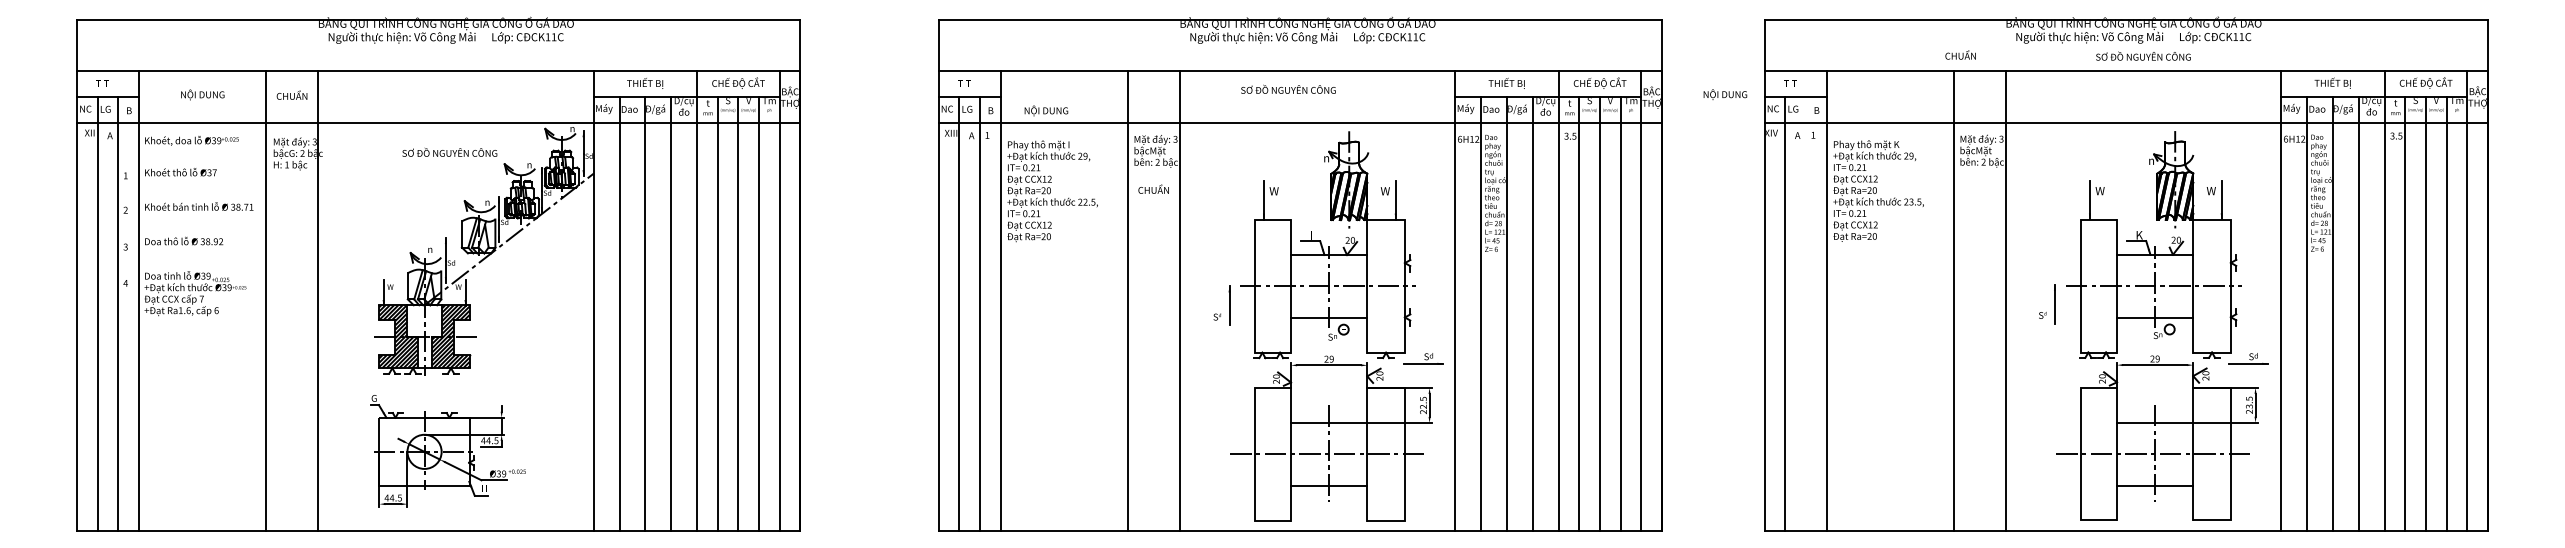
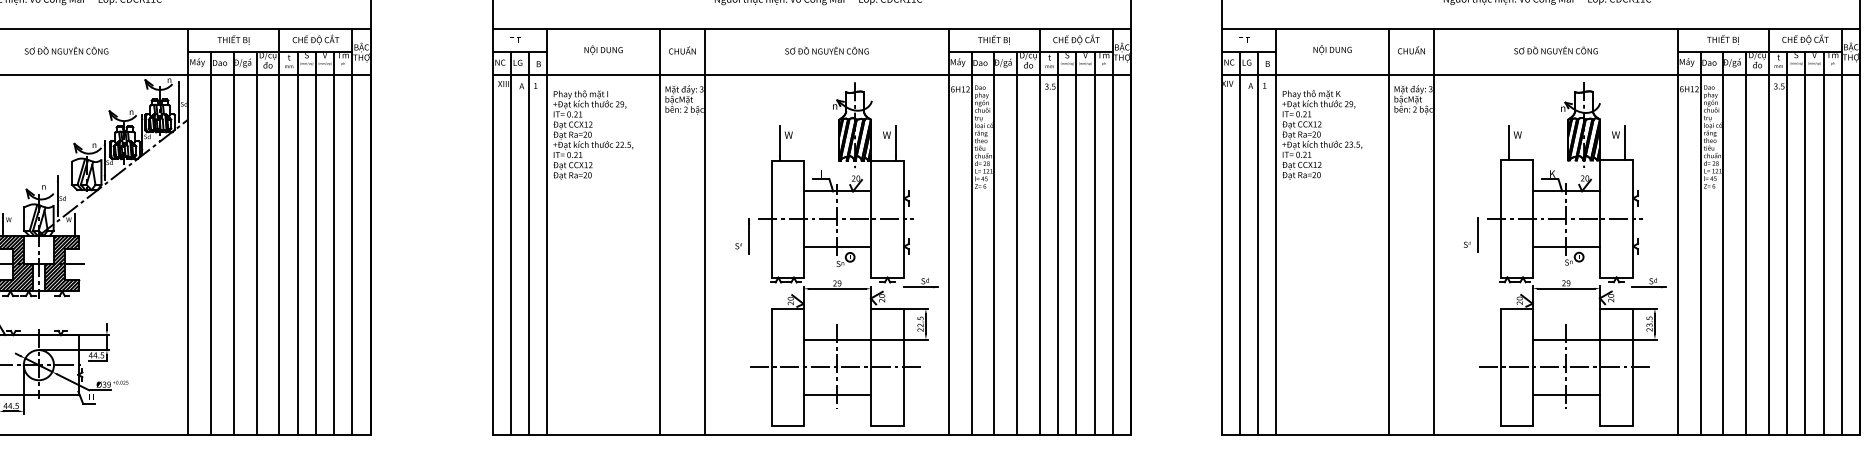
text: (1960, 54) -> (1411, 49), moved
text: (2143, 55) -> (1556, 49), moved
text: (1288, 88) -> (827, 49), moved
text: (1725, 94) -> (1332, 49), moved
text: (1046, 110) -> (603, 49), moved
text: (449, 151) -> (66, 49), moved
text: (1153, 188) -> (682, 49), moved
line: (1805, 314) -> (1257, 243), added

